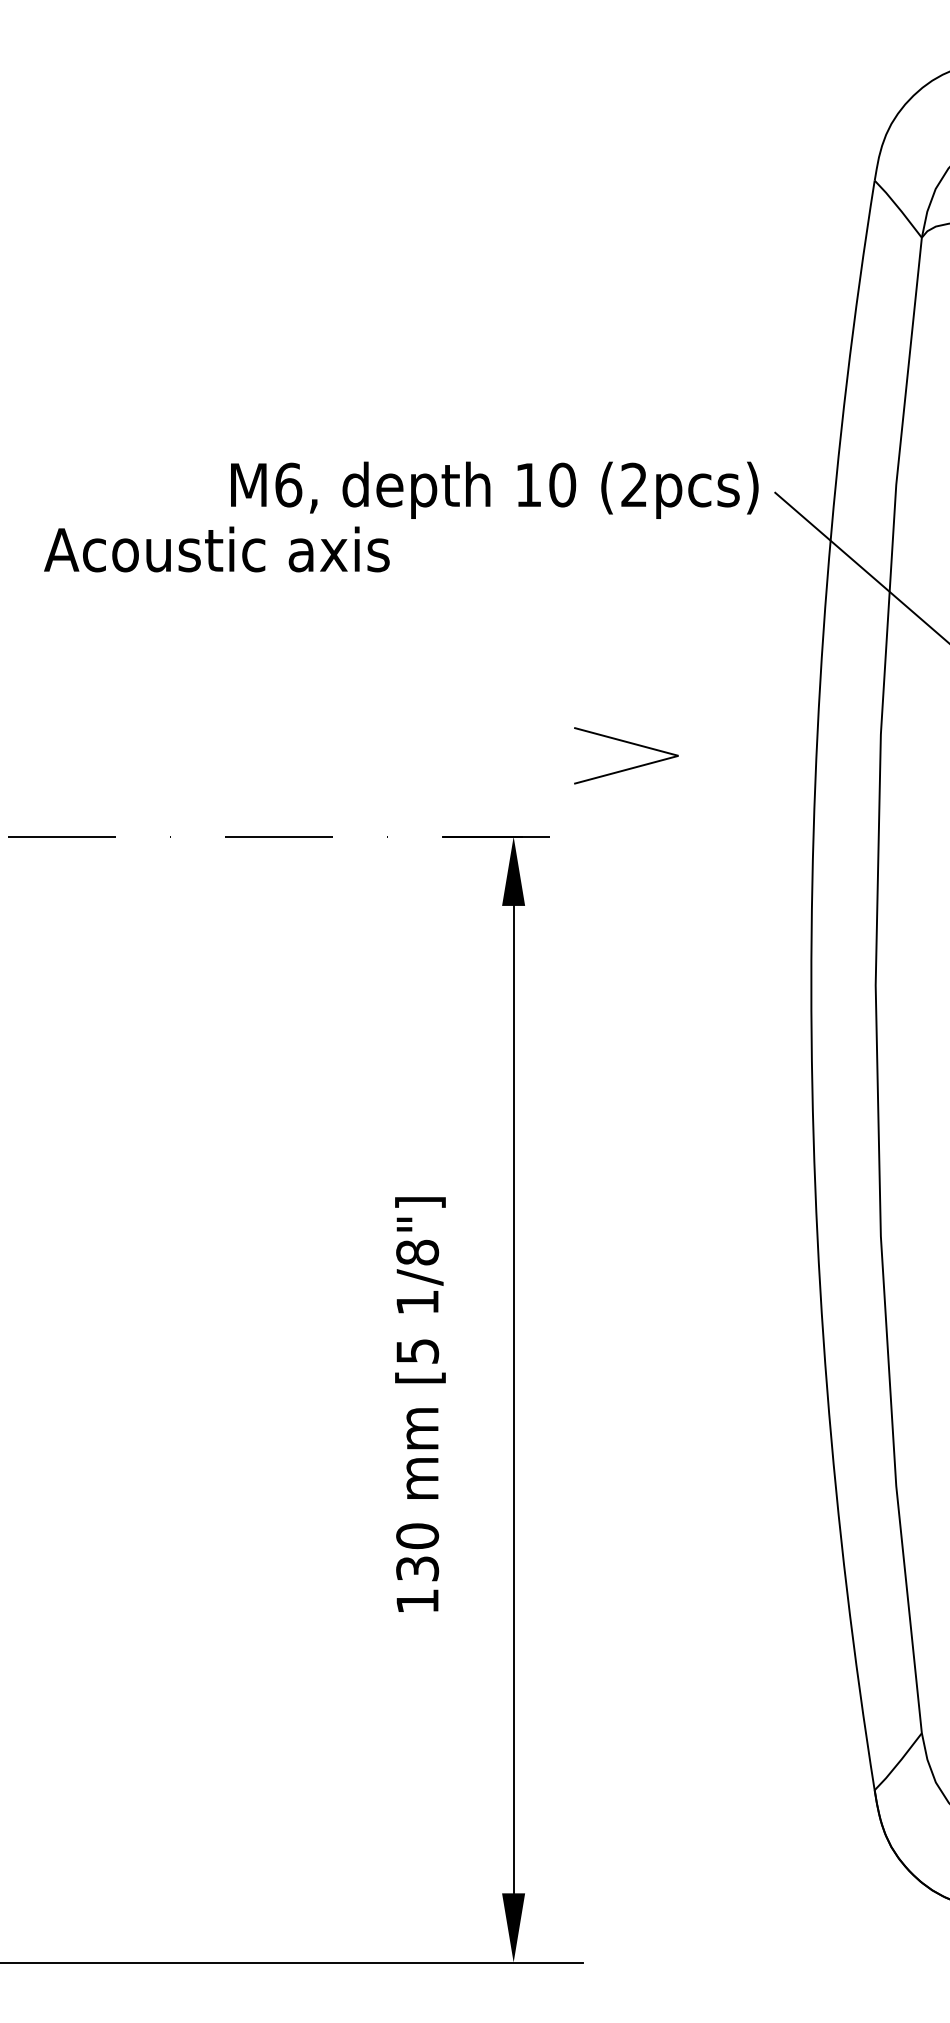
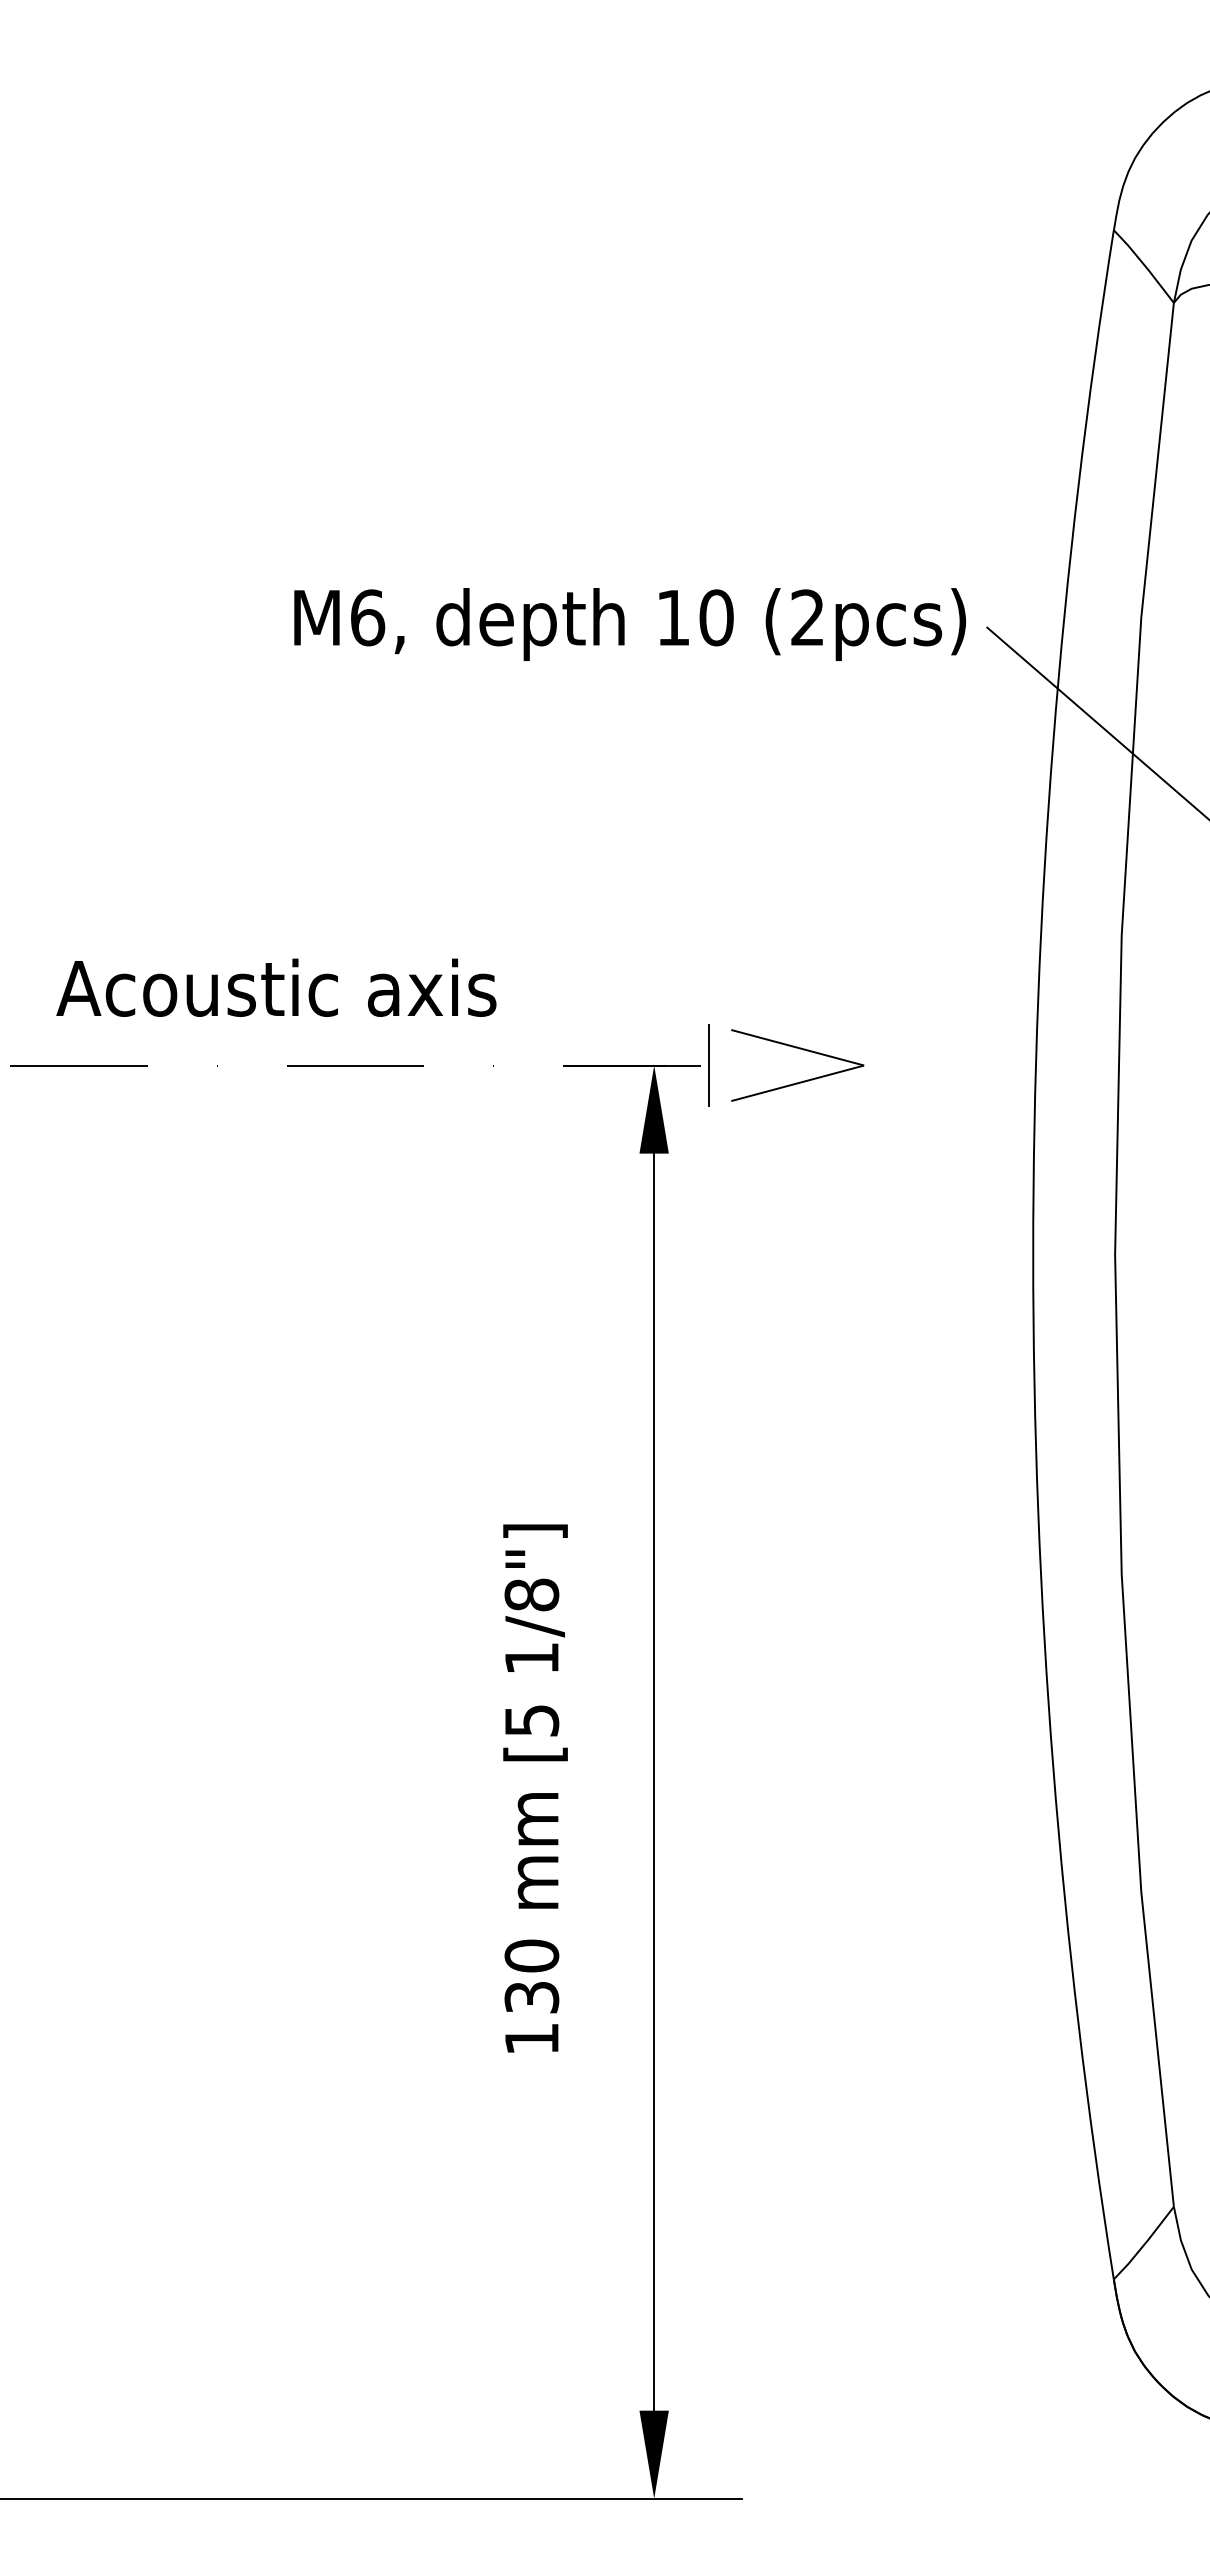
text: (216, 549) -> (276, 987), moved
part: (627, 743) -> (799, 1049), moved
line: (557, 836) -> (709, 1065), added

